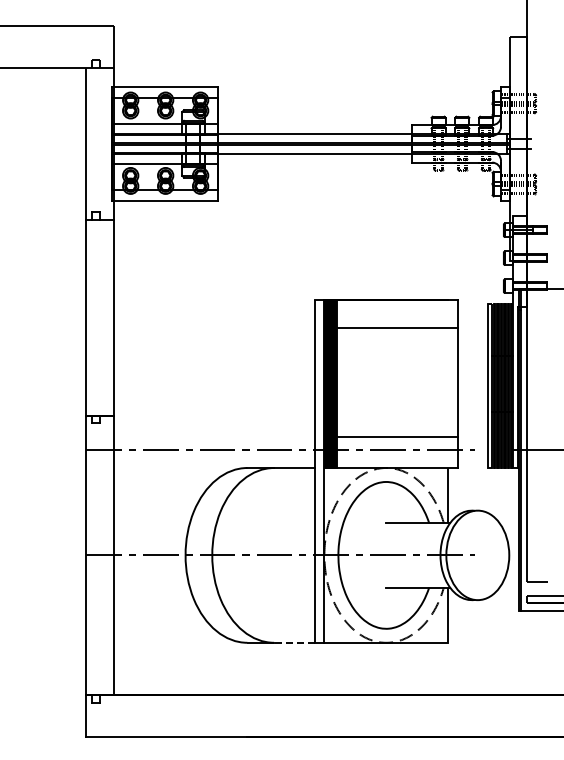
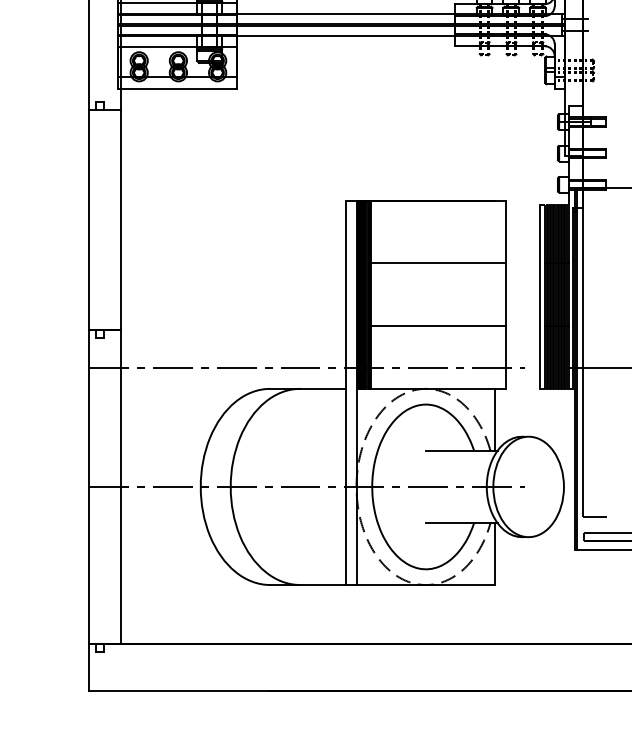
line: (397, 328) -> (438, 263), moved
line: (397, 437) -> (438, 326), moved
line: (293, 642) -> (321, 584), dashed -> solid

